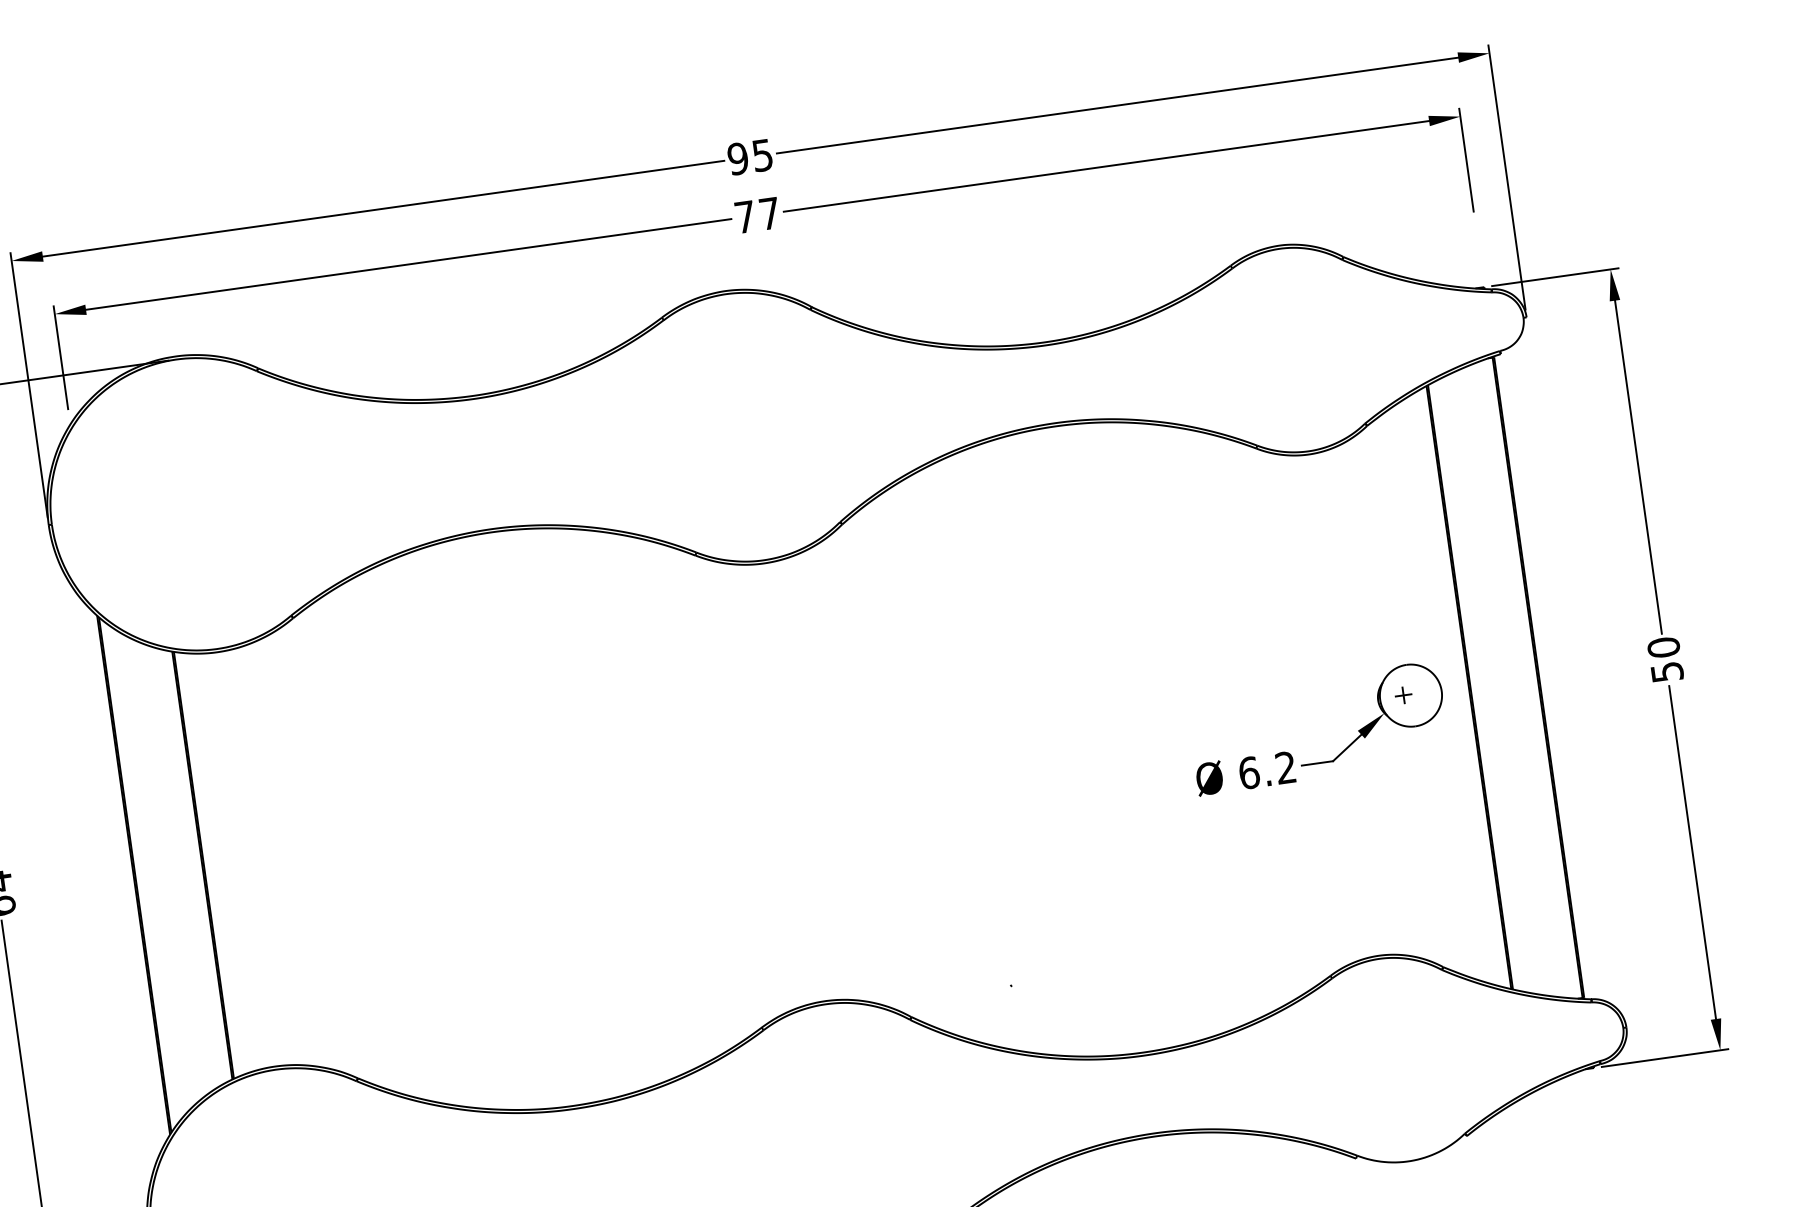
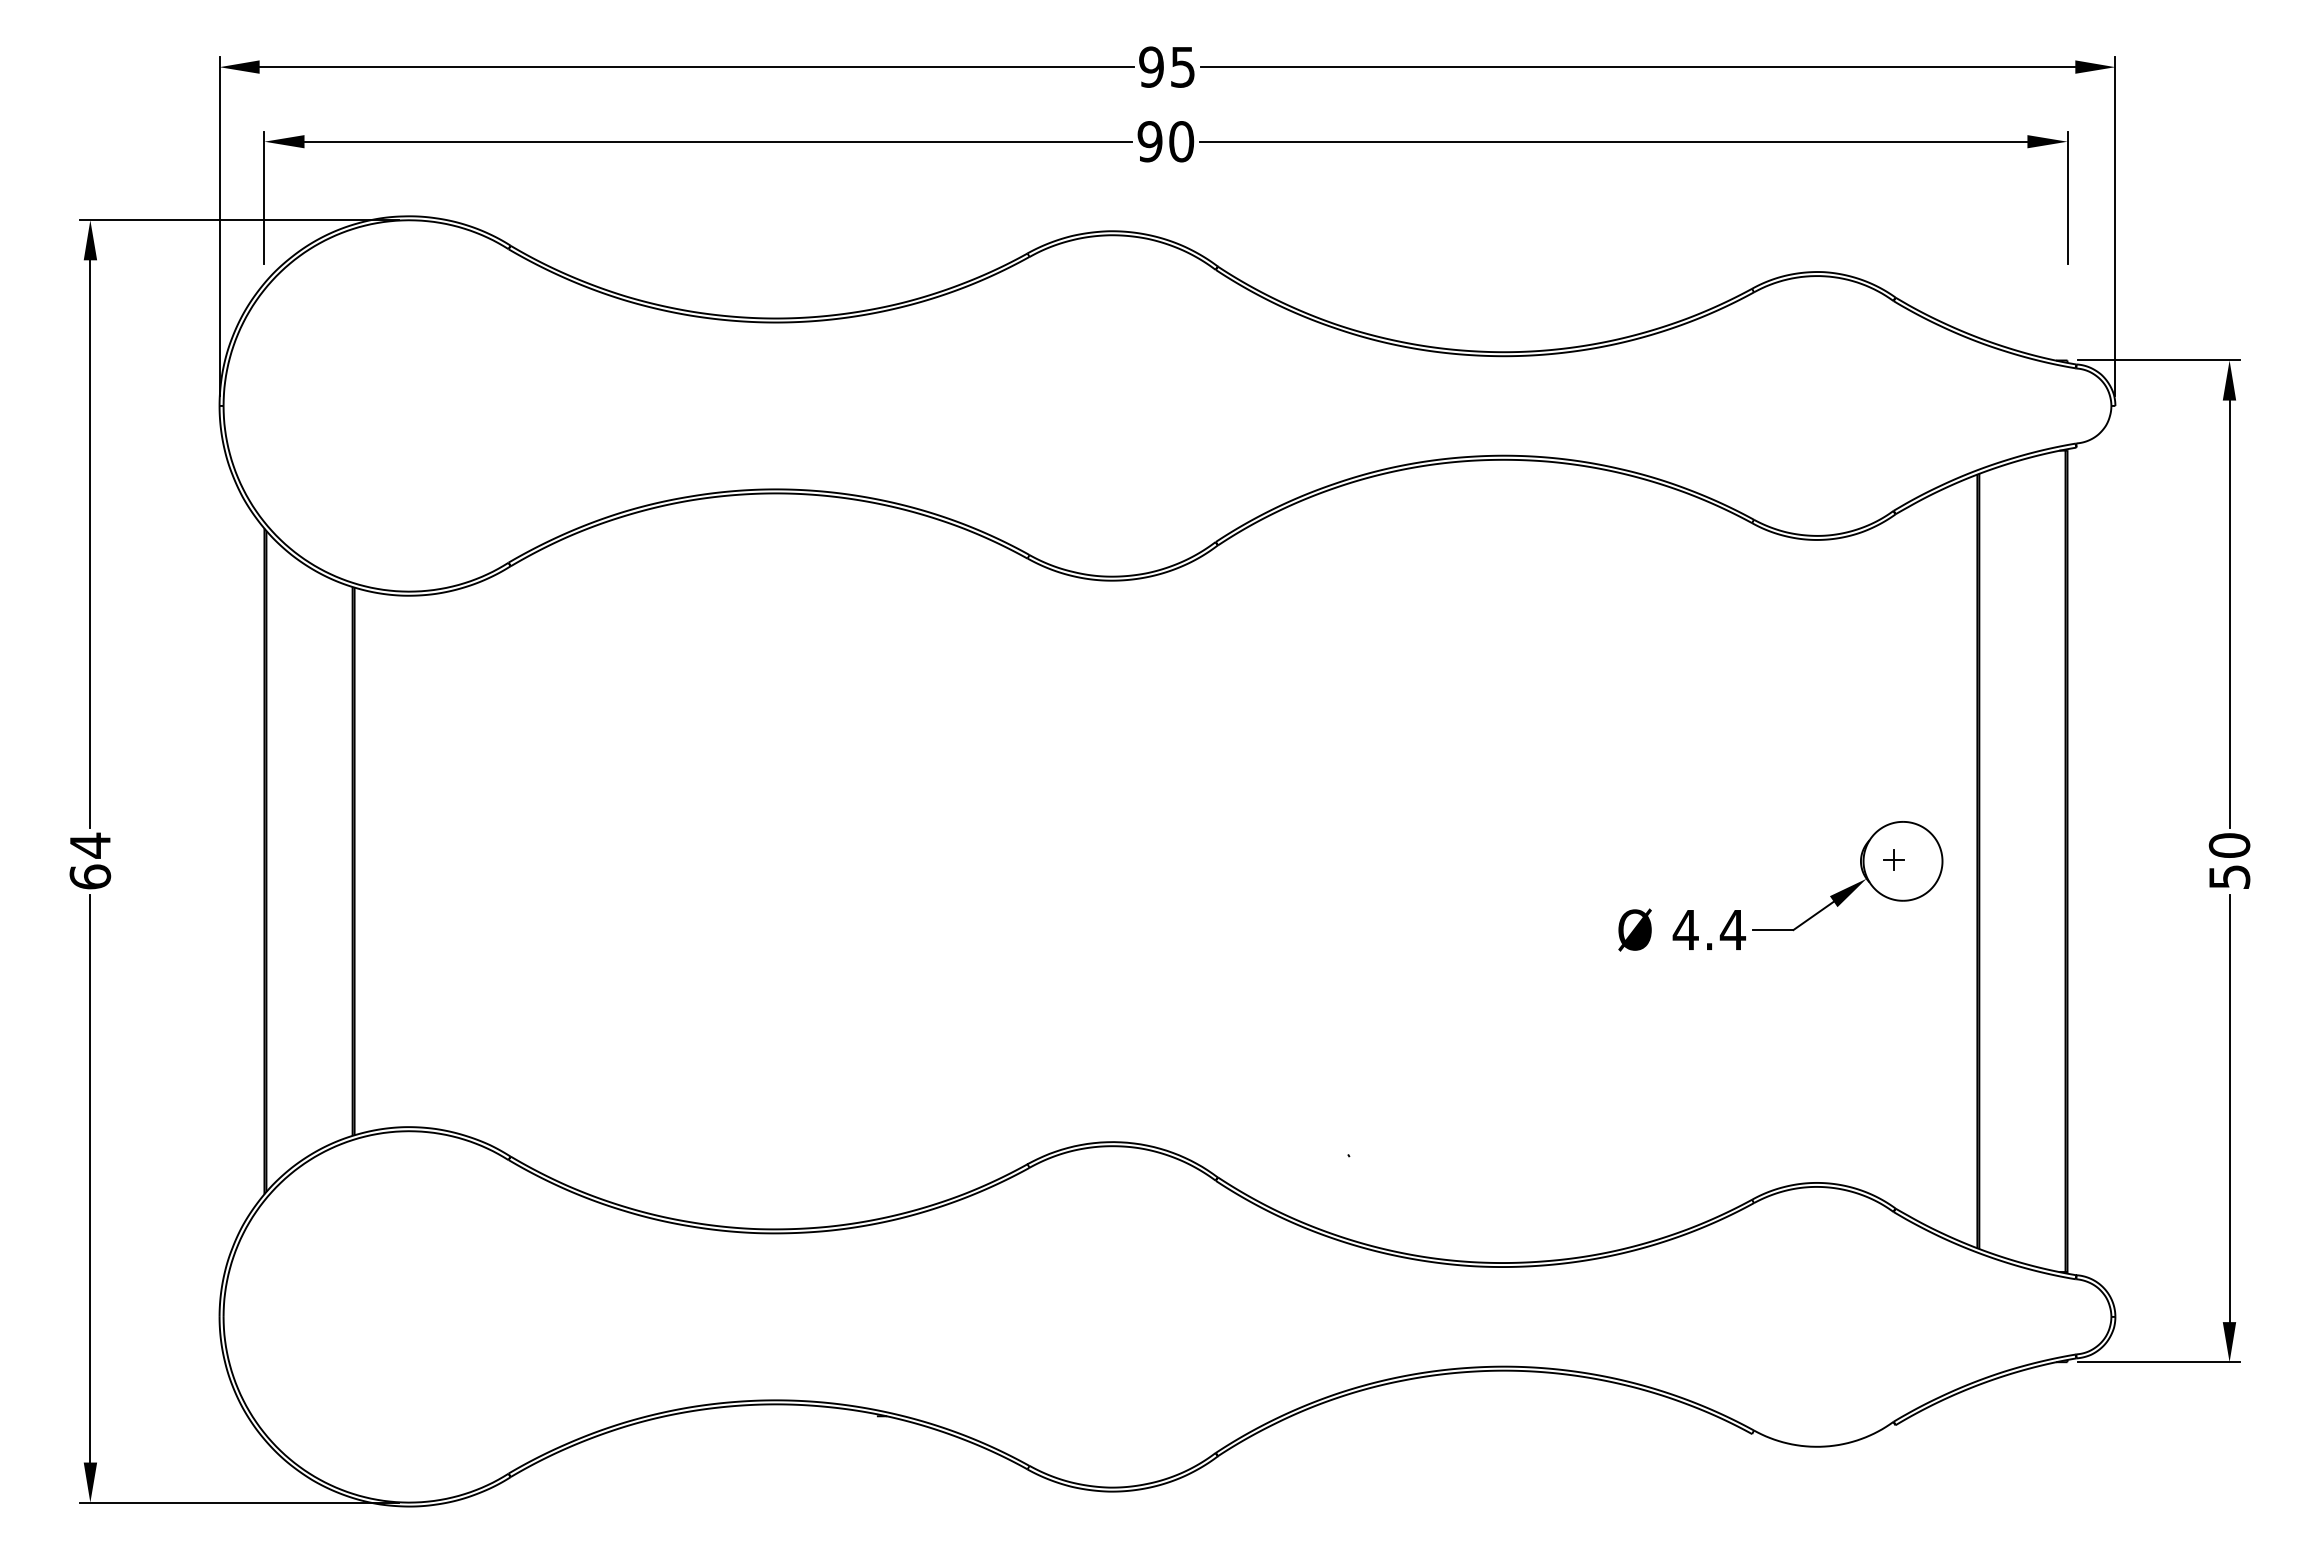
text: (757, 215) -> (1165, 141), 77 -> 90
text: (1267, 769) -> (1709, 929), 6.2 -> 4.4

